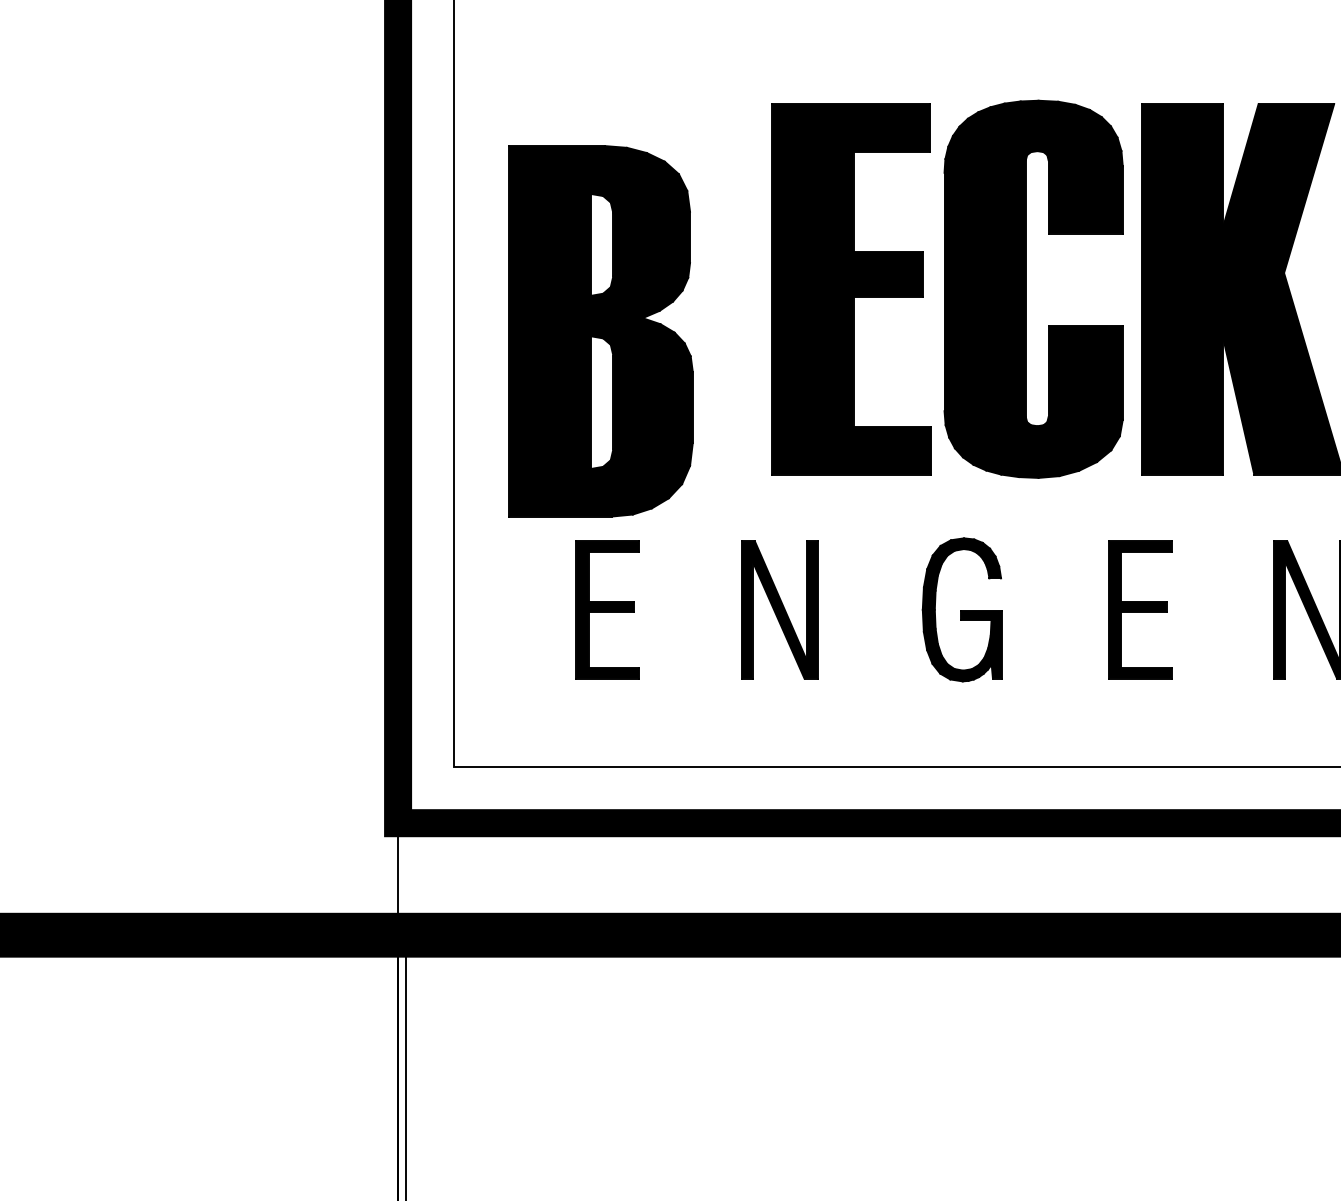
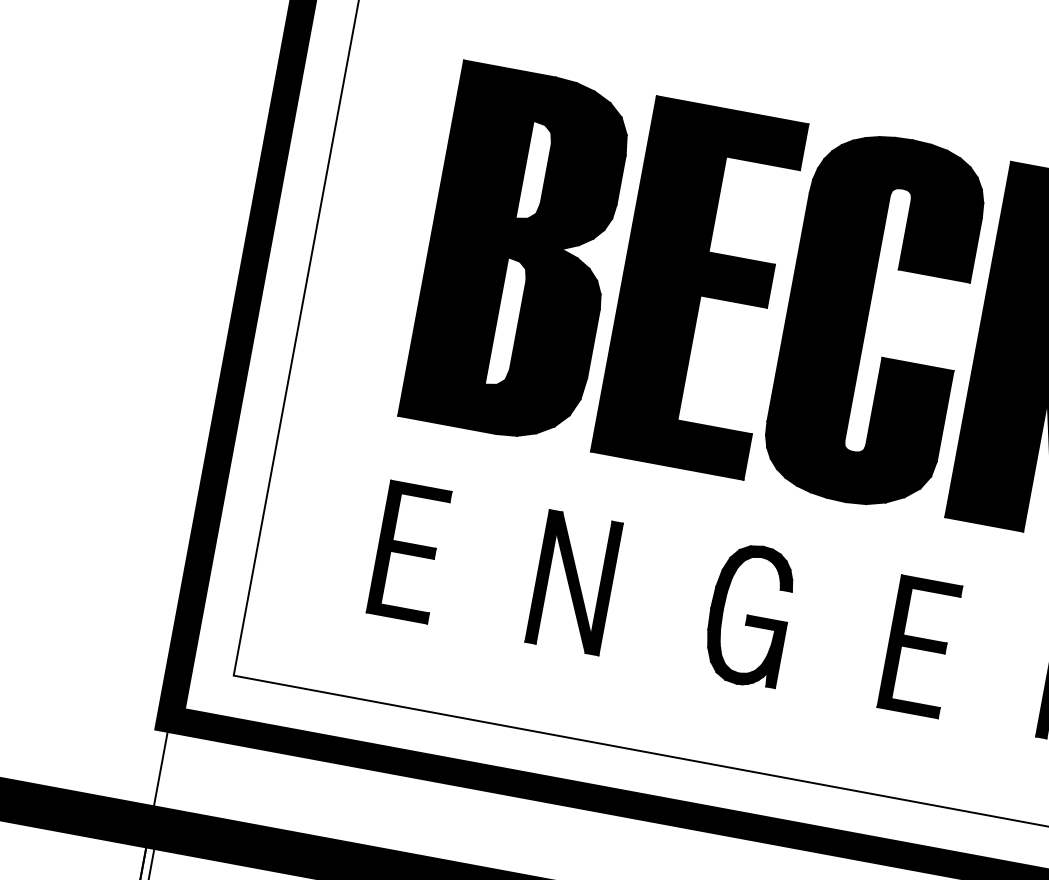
part: (600, 331) -> (518, 254), moved

